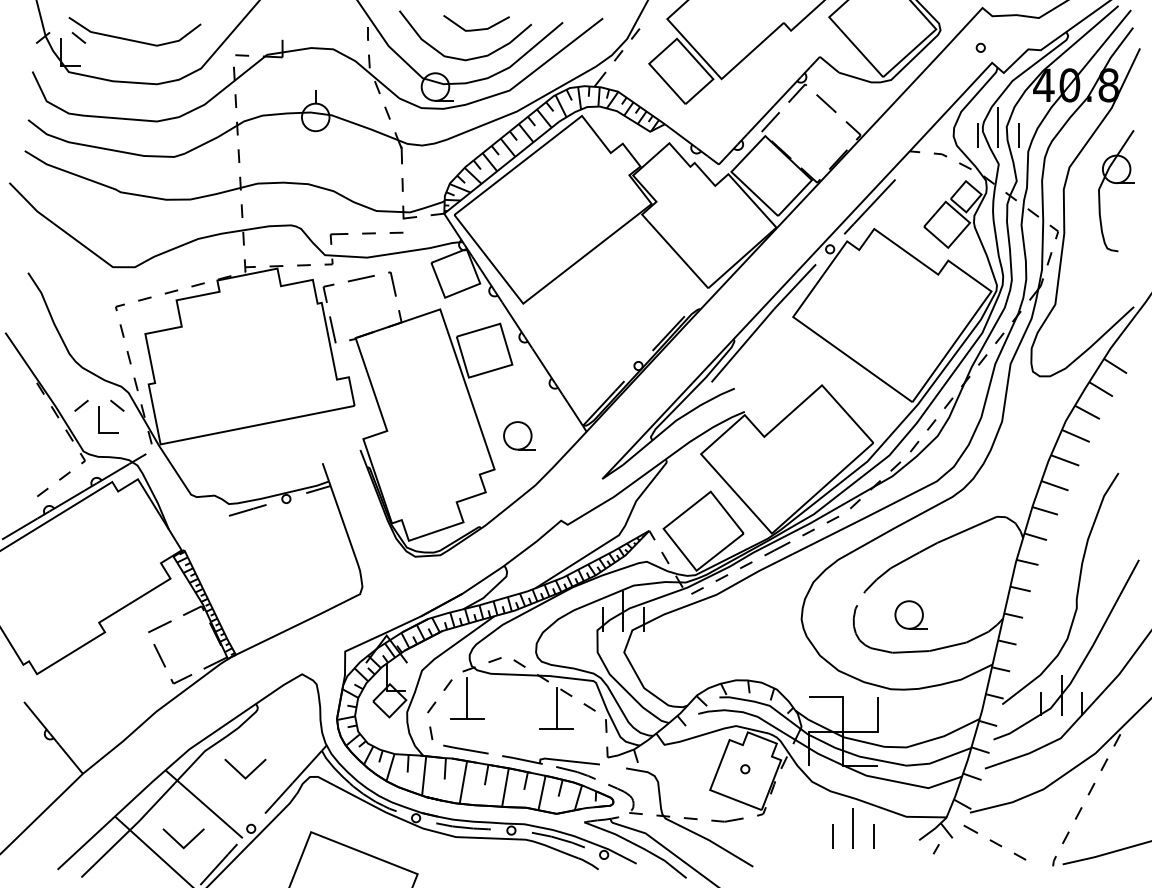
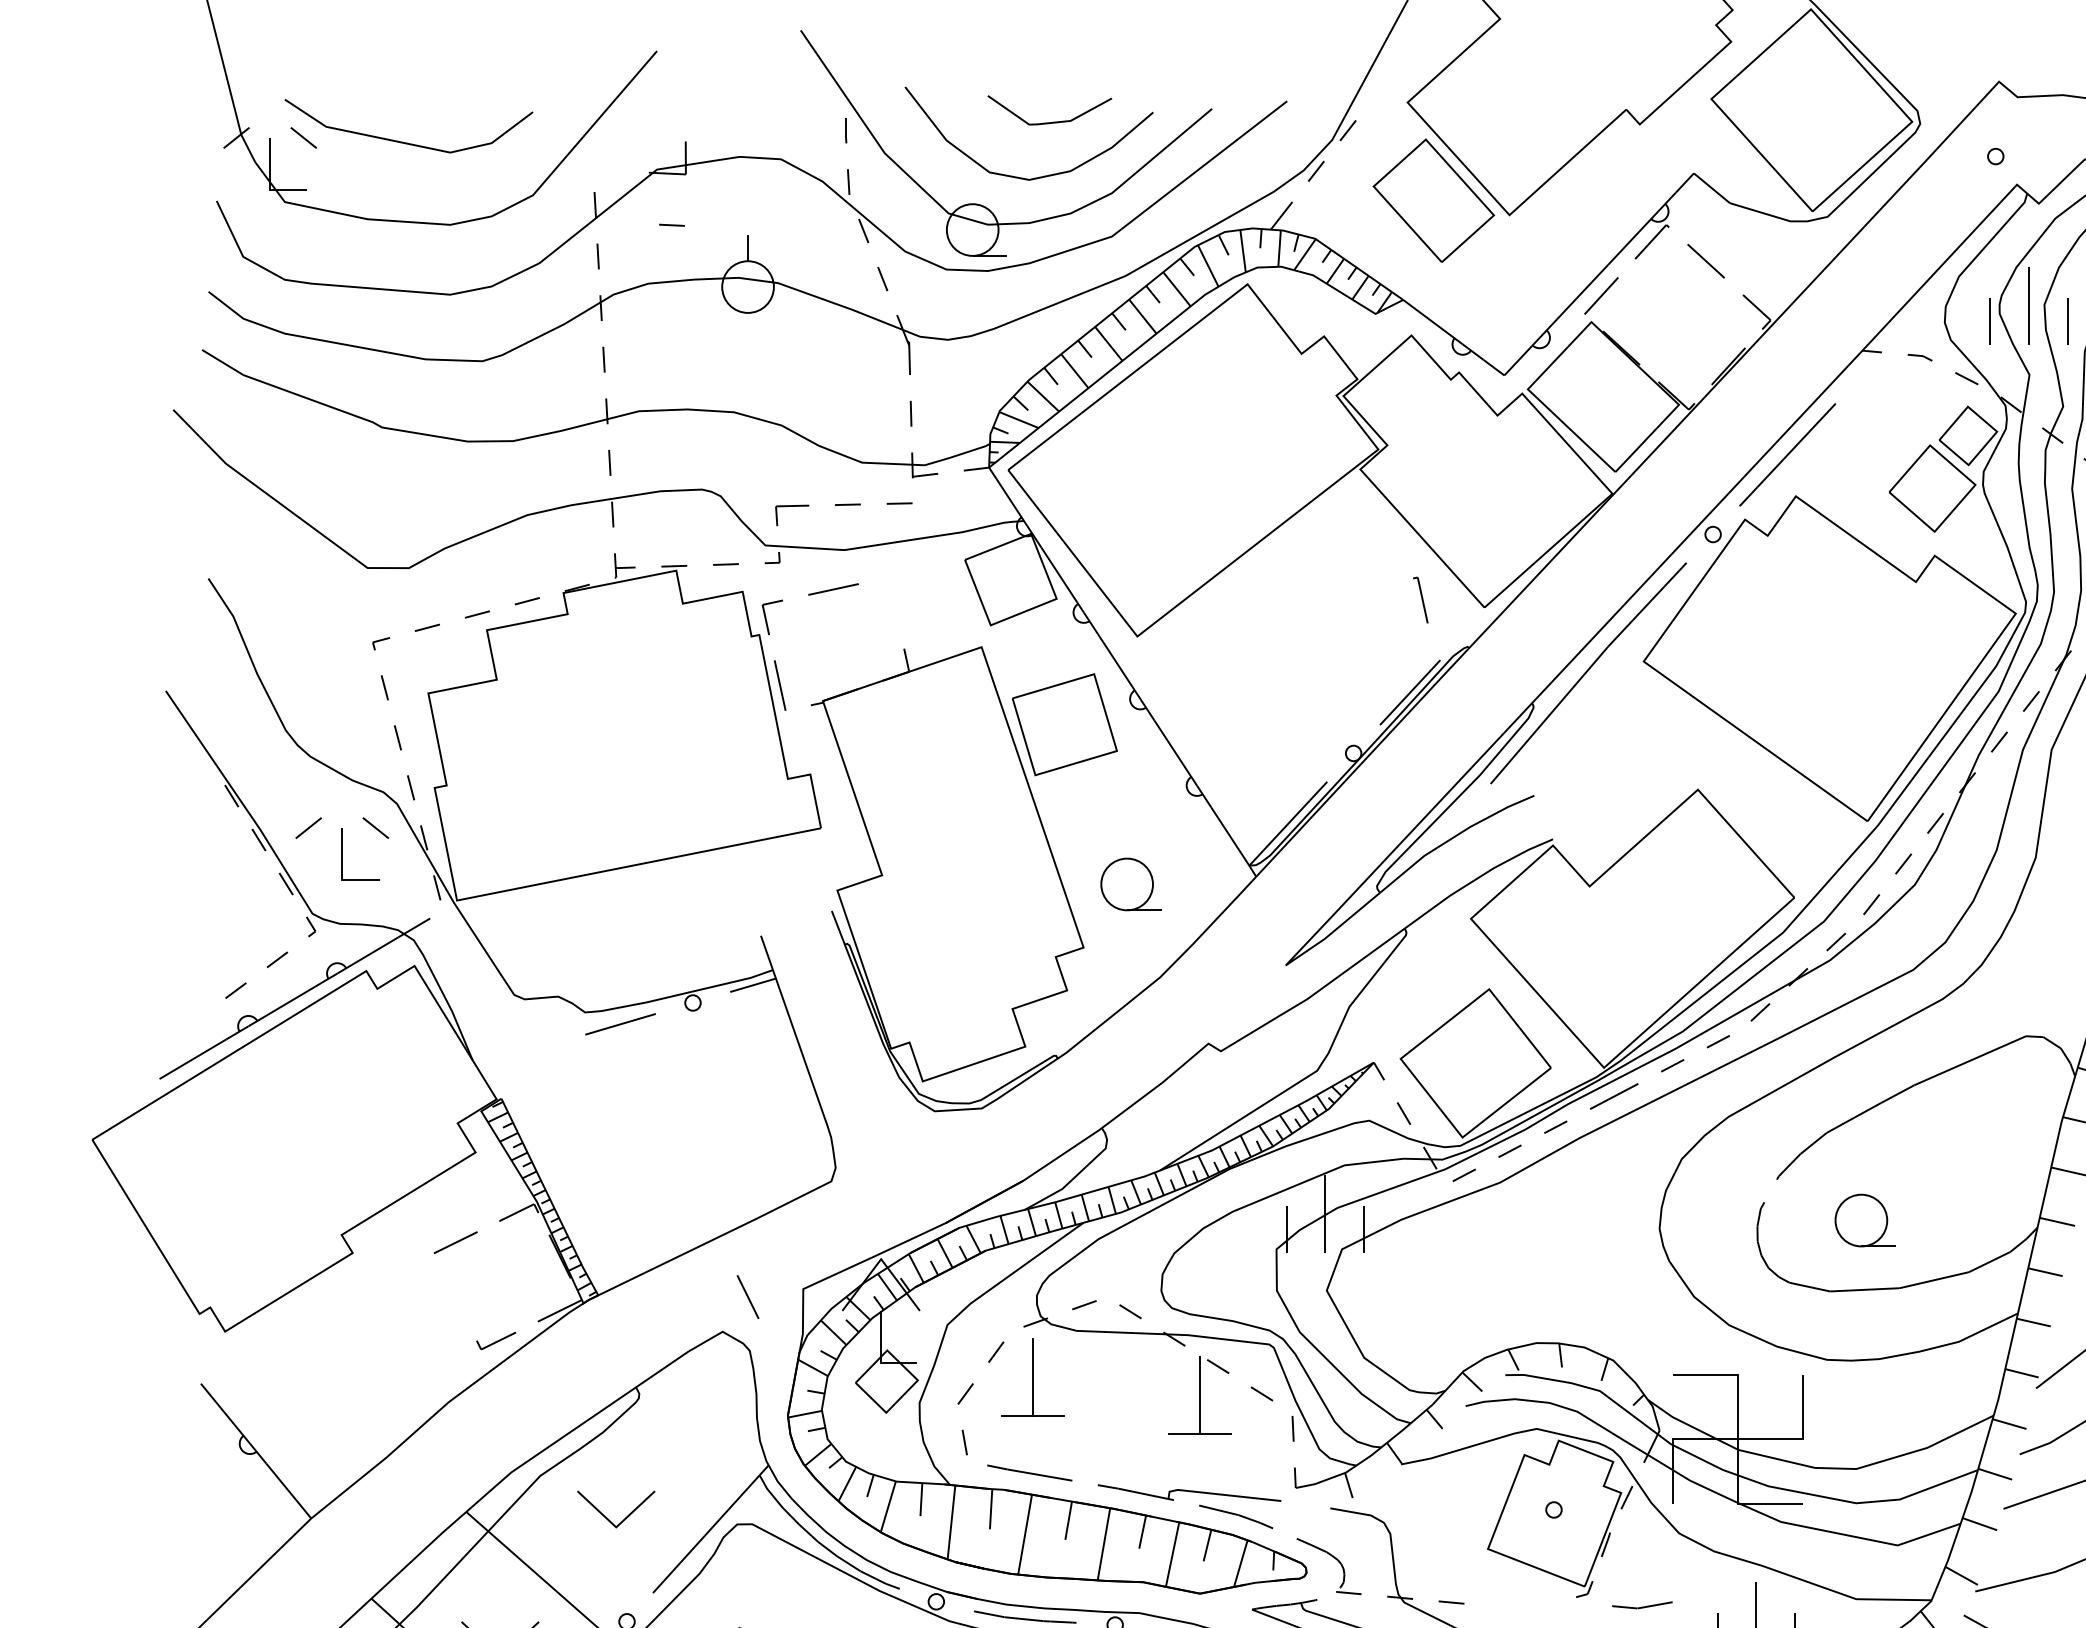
line: (241, 55) -> (670, 225), moved
part: (392, 283) -> (1421, 598), moved
line: (159, 655) -> (747, 1296), moved
part: (727, 819) -> (1642, 1604), moved

